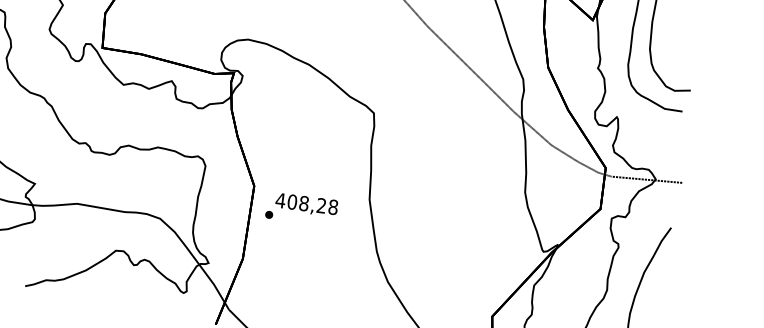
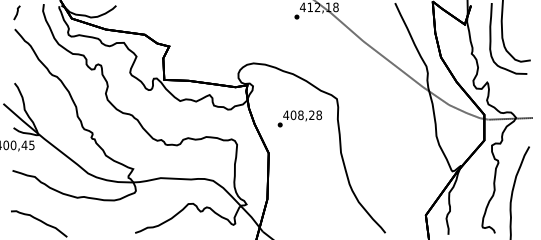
text: (301, 208) -> (299, 118), moved

